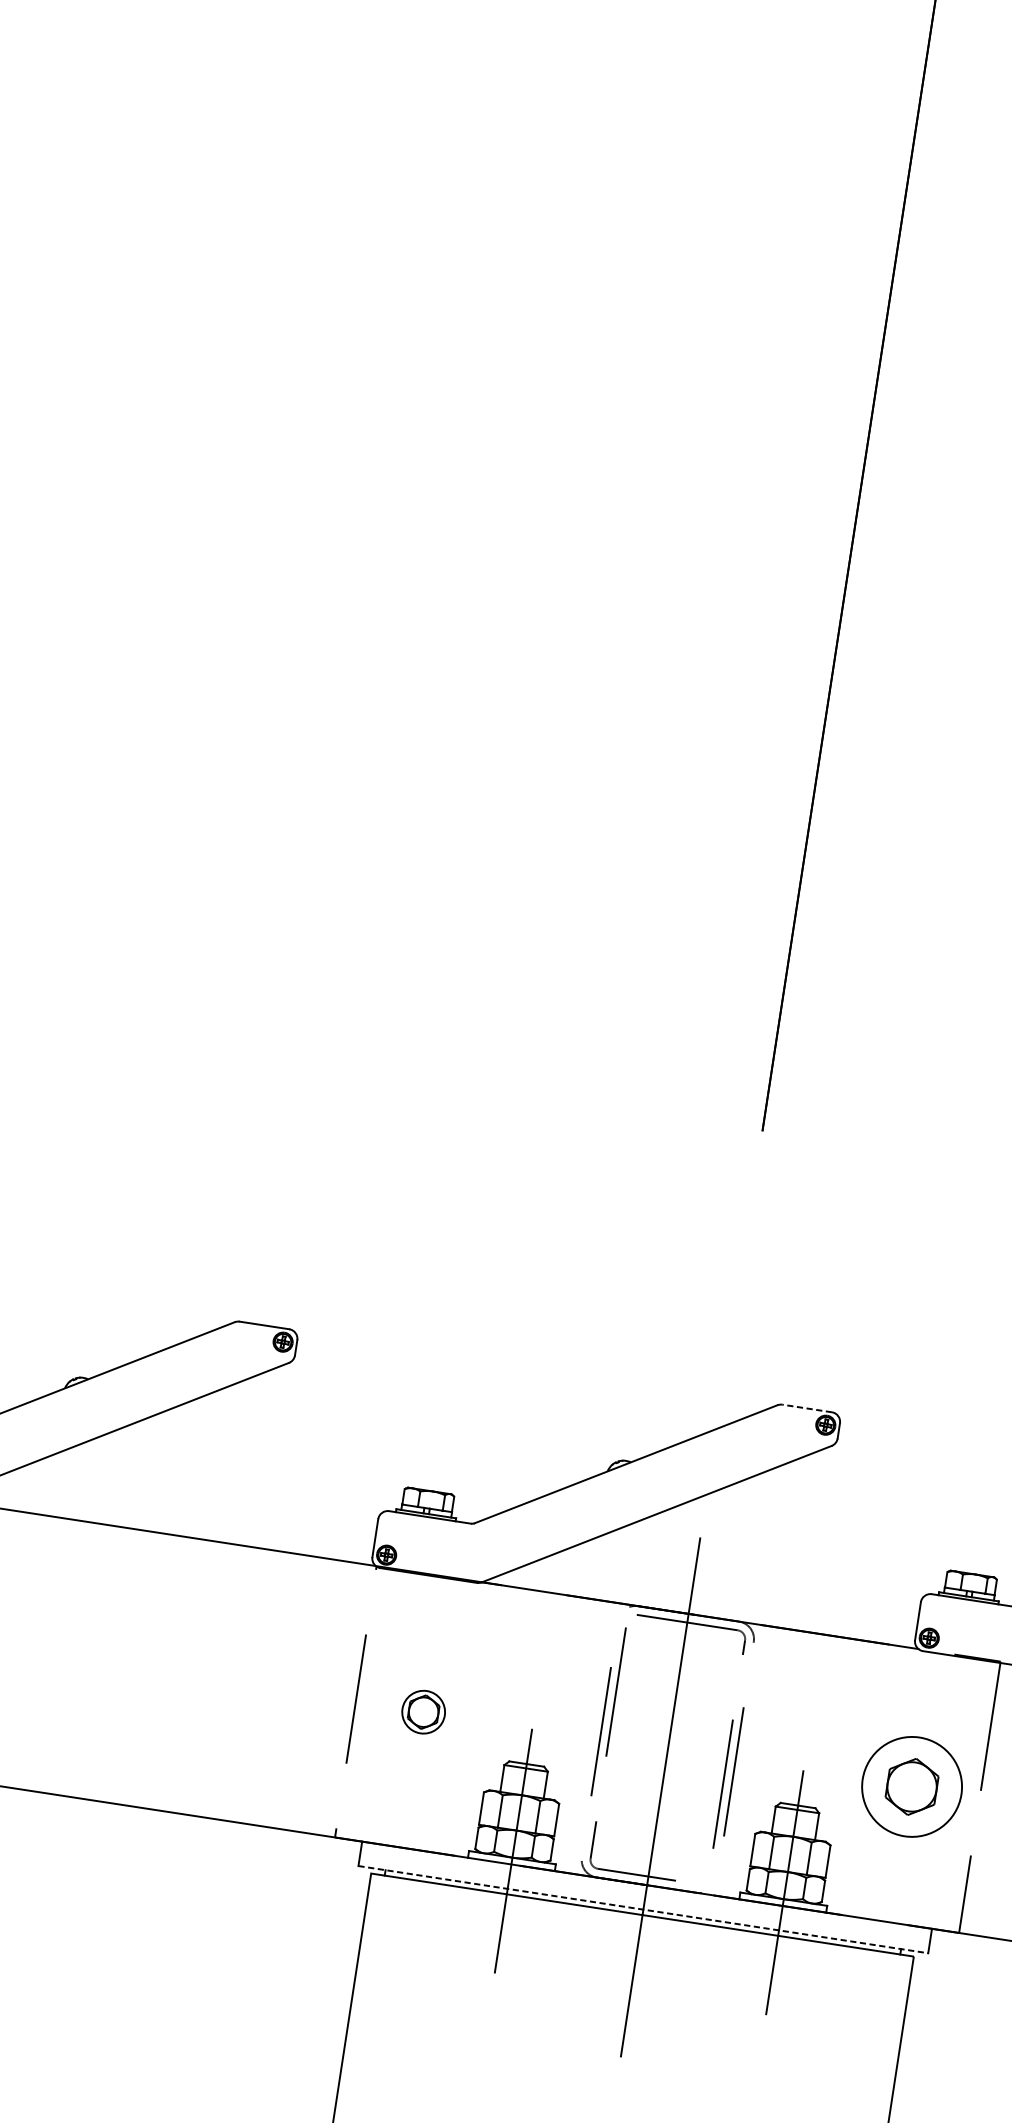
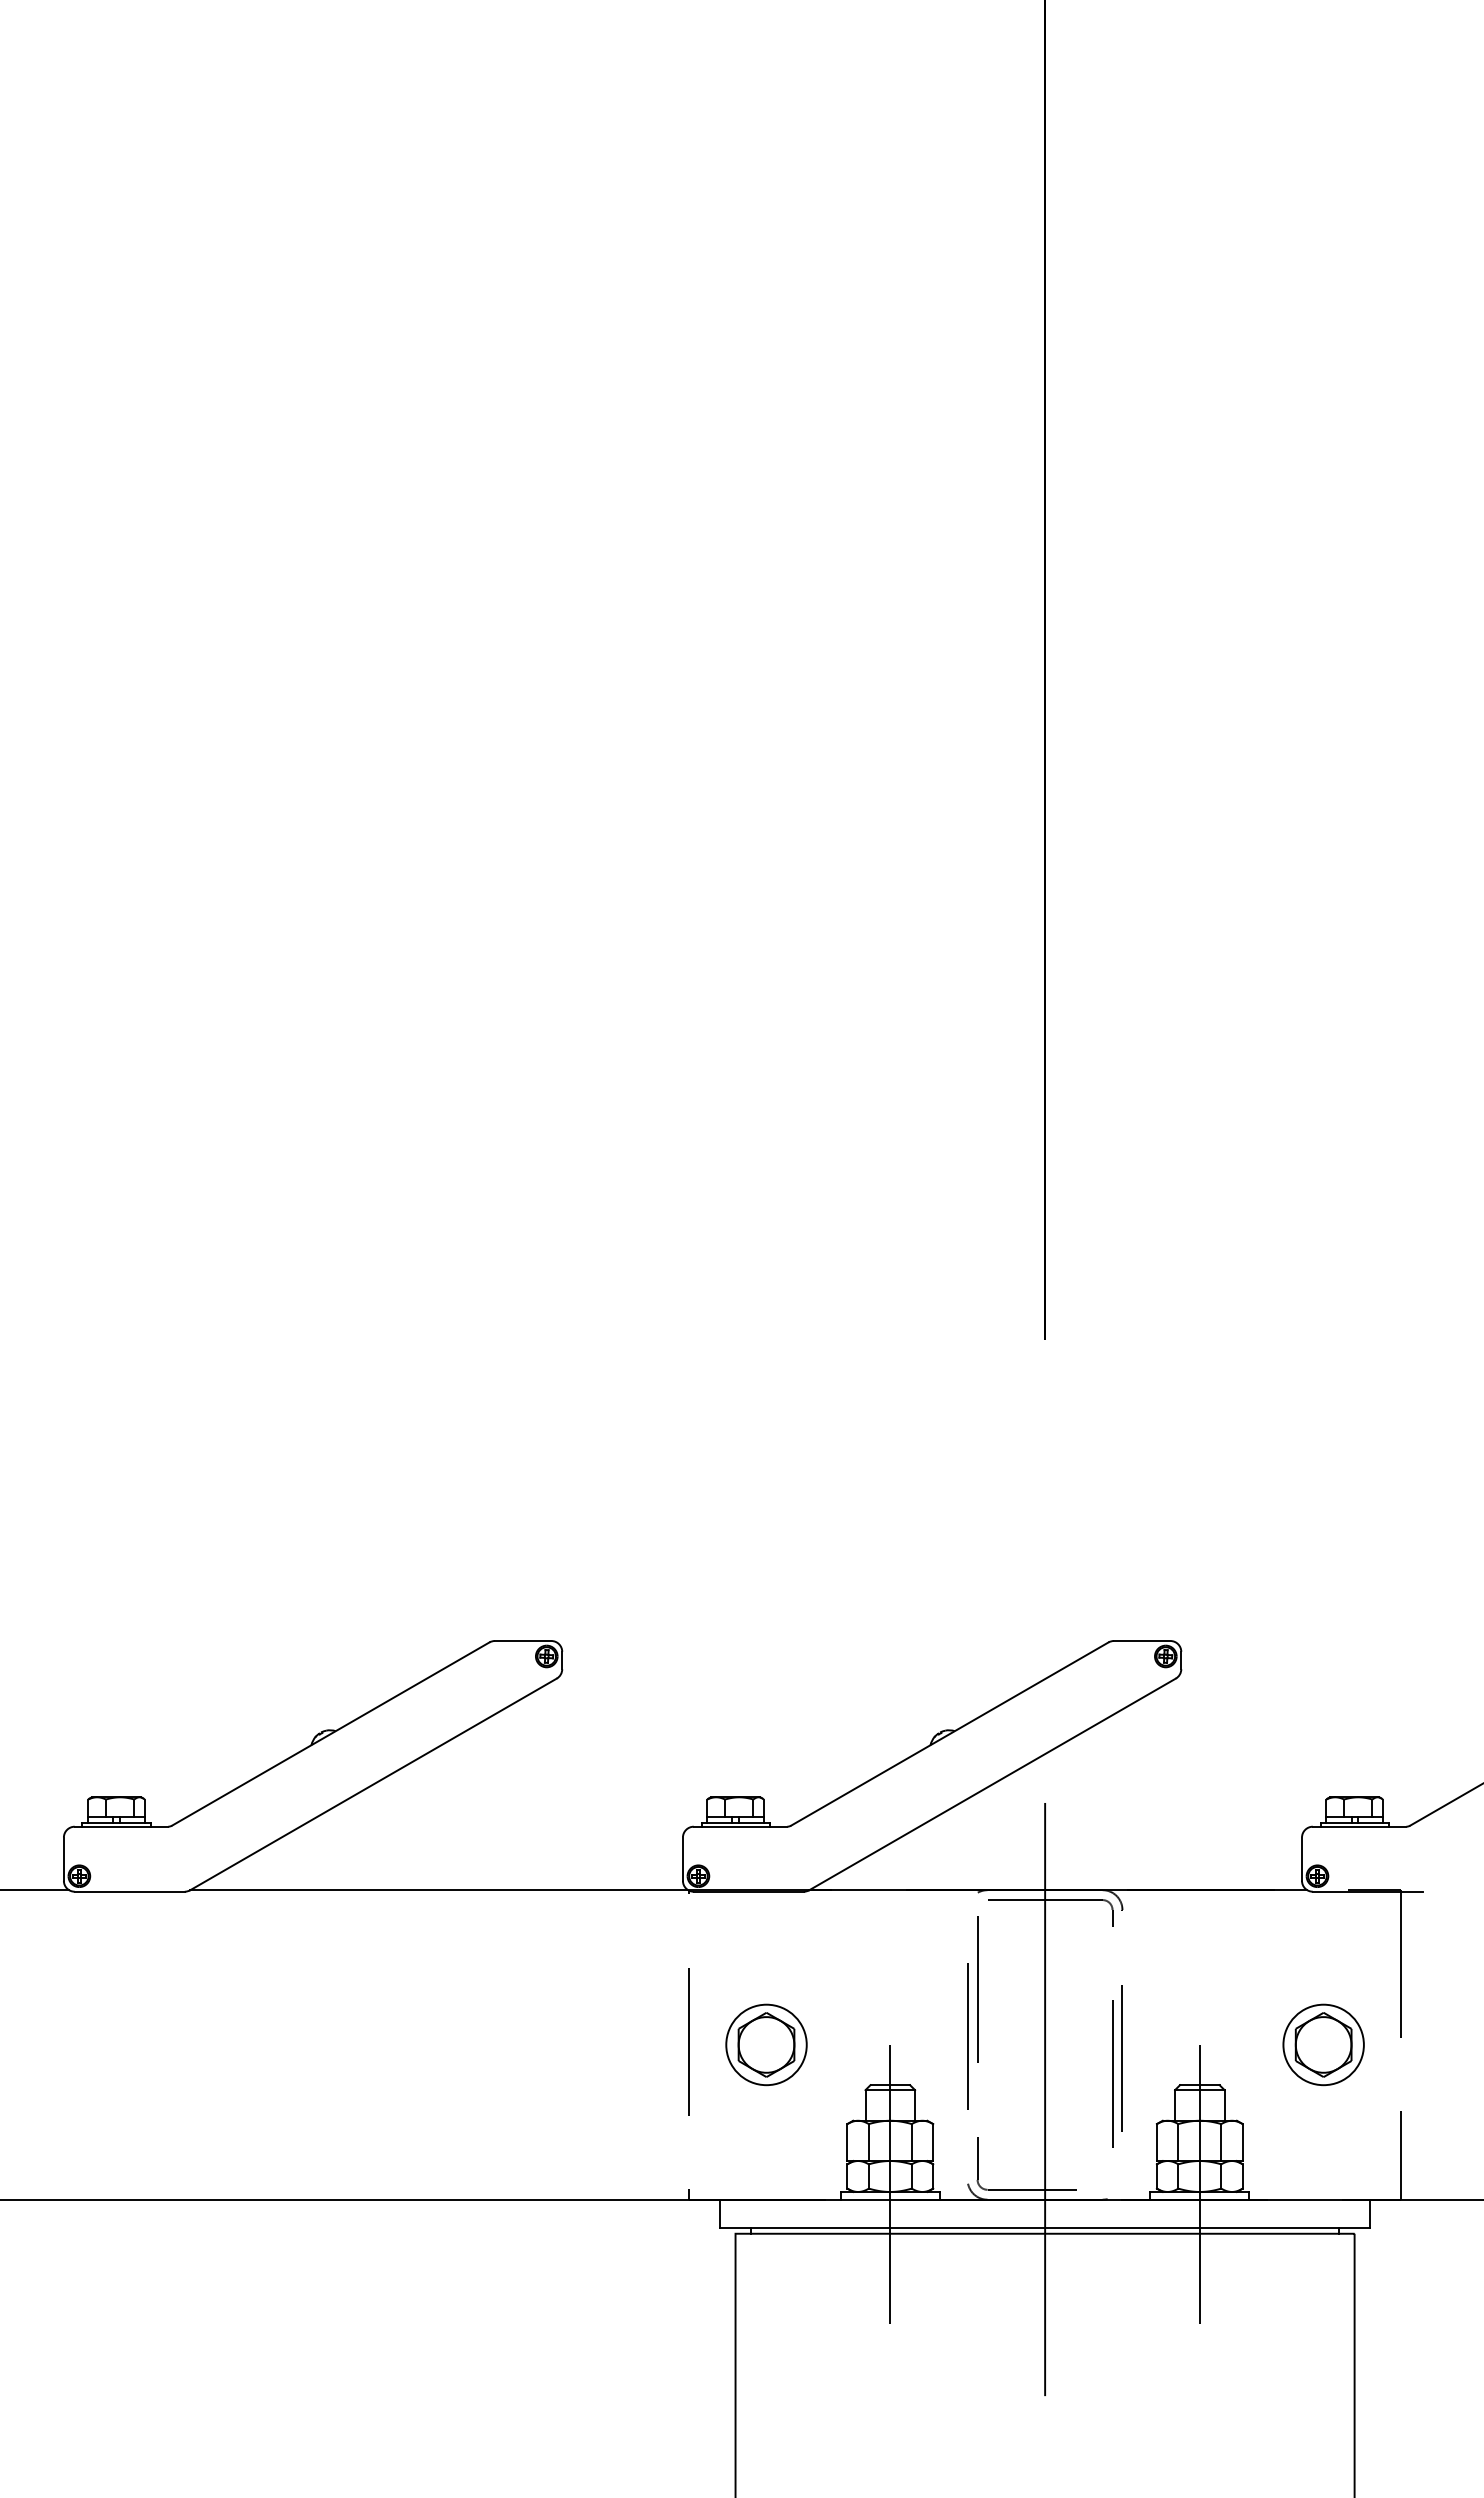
line: (806, 1408) -> (1141, 1641), dashed -> solid
part: (423, 1711) -> (766, 2044), size x1.67
circle: (911, 1786) -> (1323, 2044), size x0.71
line: (643, 1909) -> (1045, 2227), dashed -> solid

